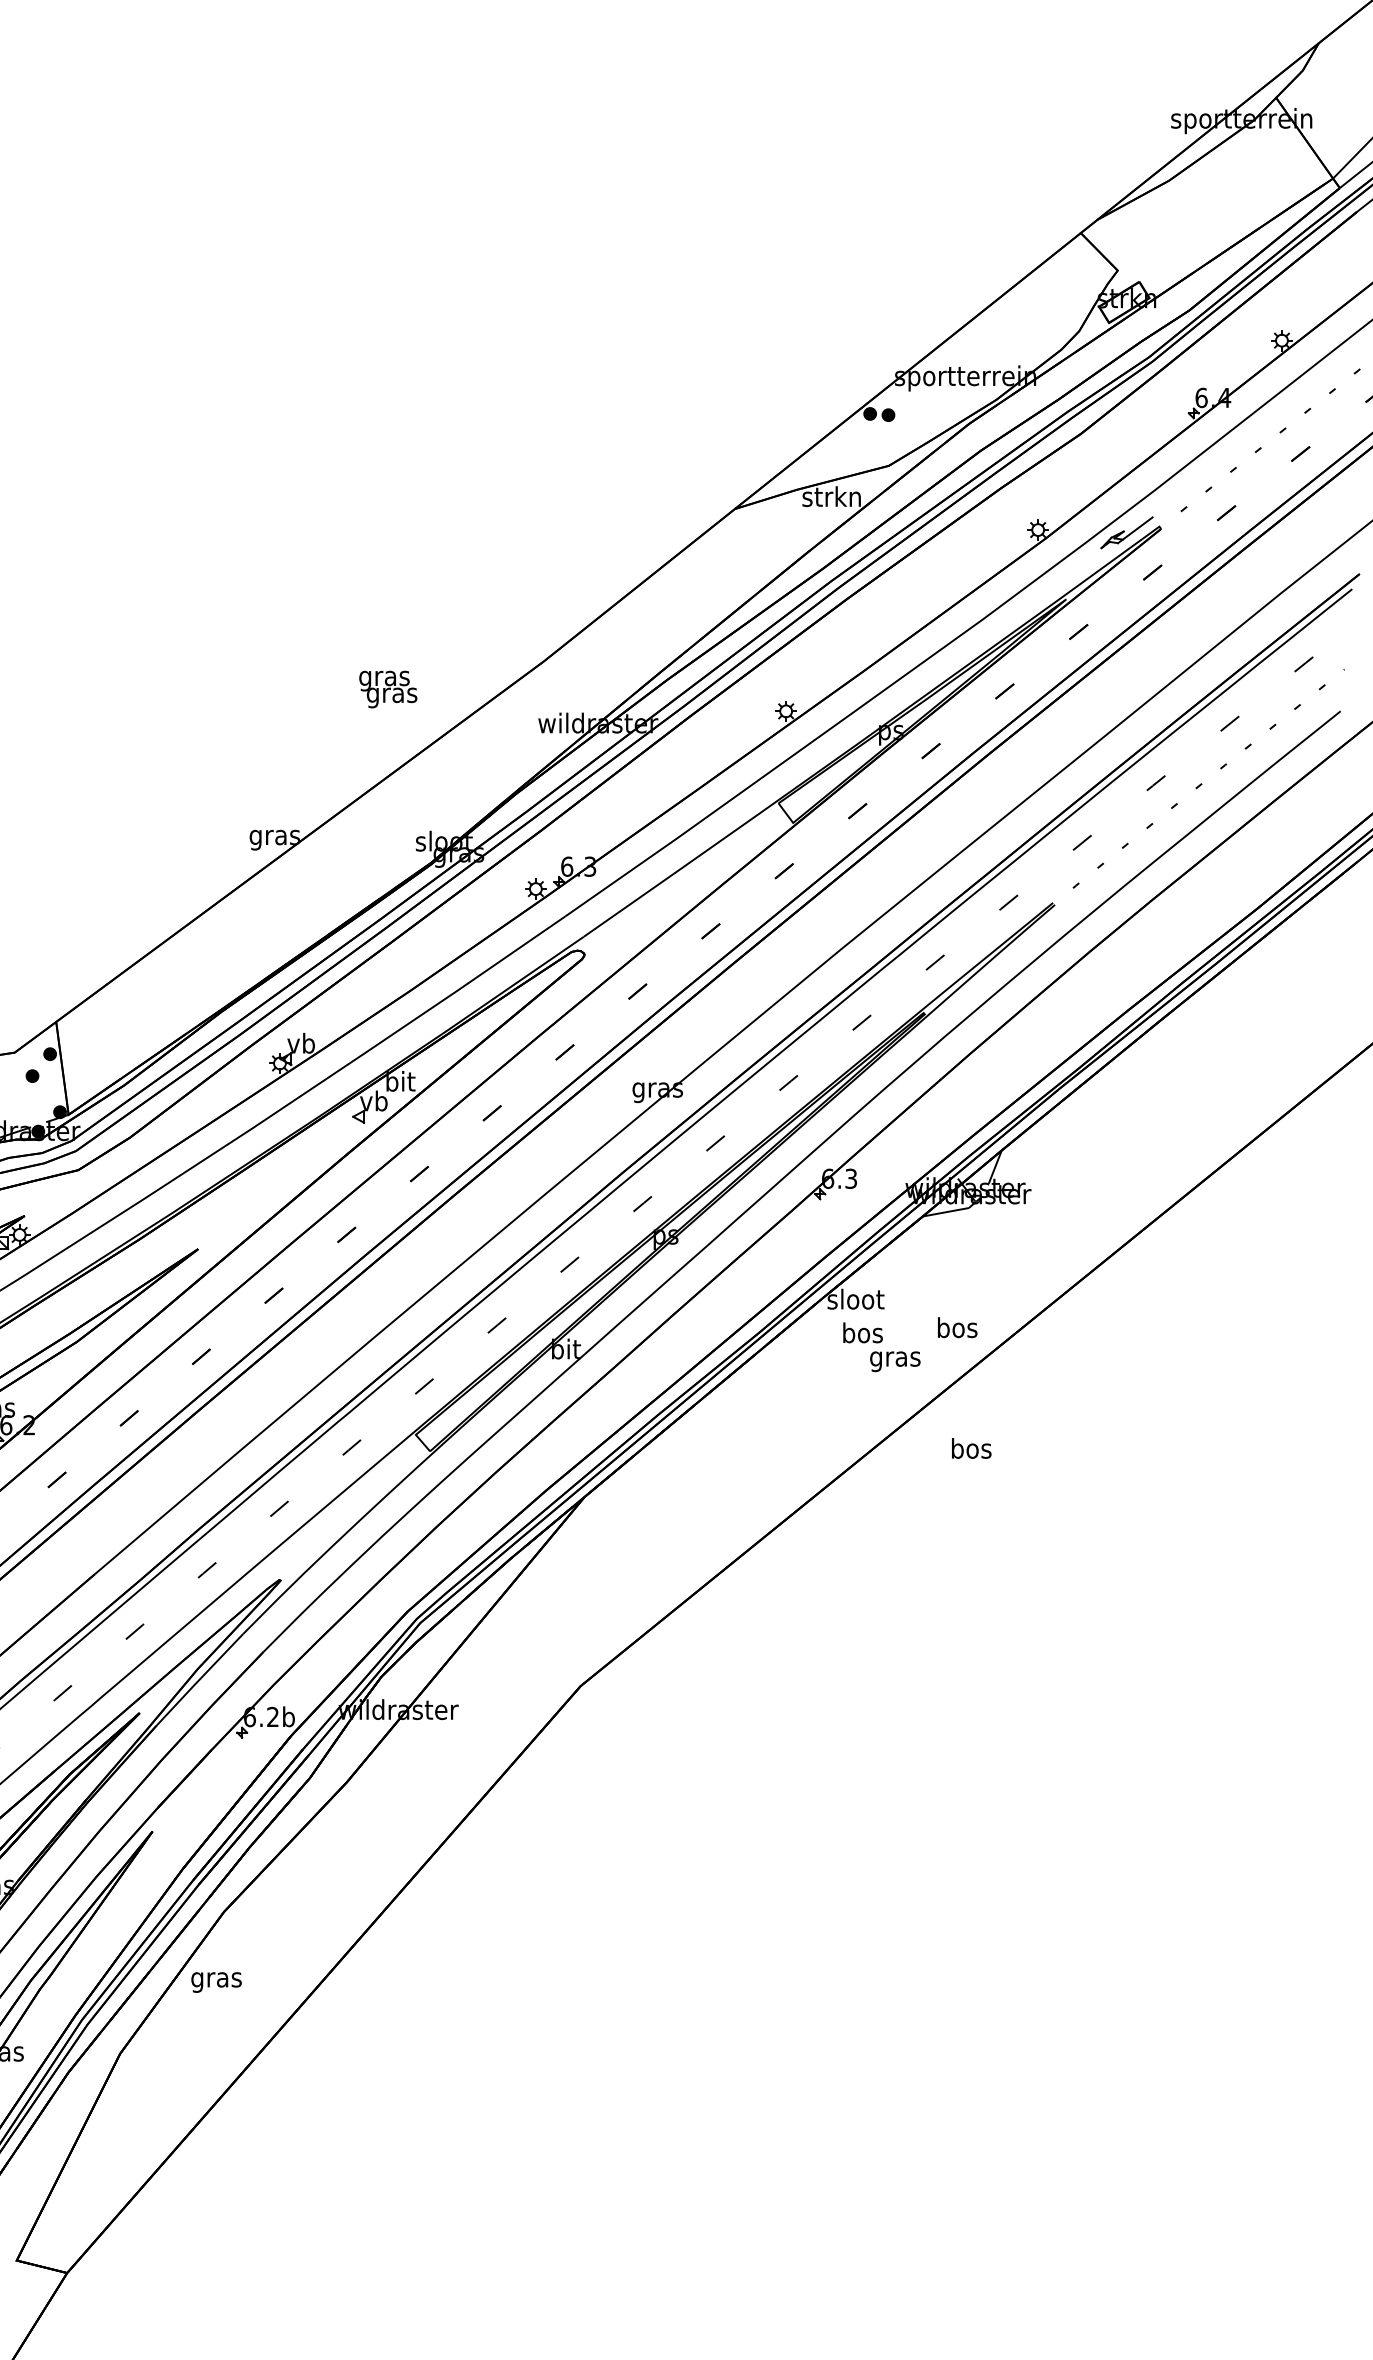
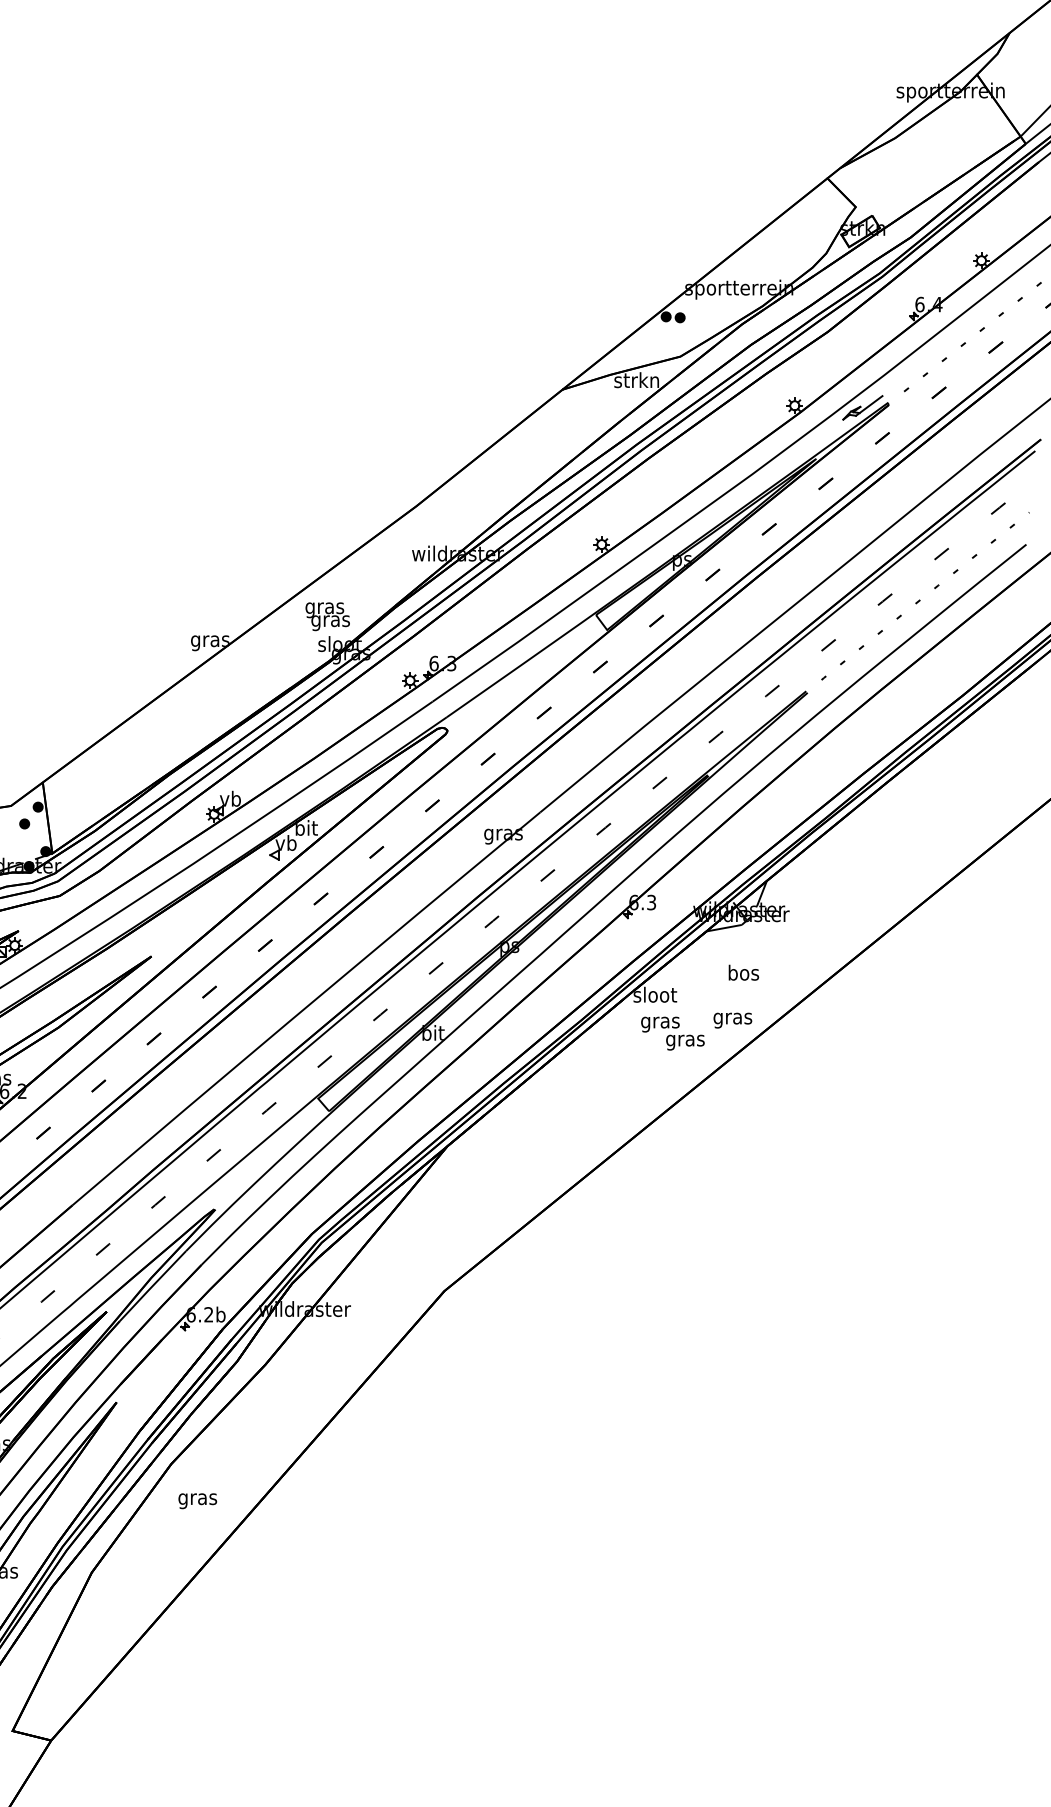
text: (388, 689) -> (327, 616), moved
text: (957, 1330) -> (733, 1018), bos -> gras
text: (862, 1335) -> (660, 1022), bos -> gras
text: (971, 1448) -> (743, 972), moved
text: (216, 1982) -> (197, 1501), moved

